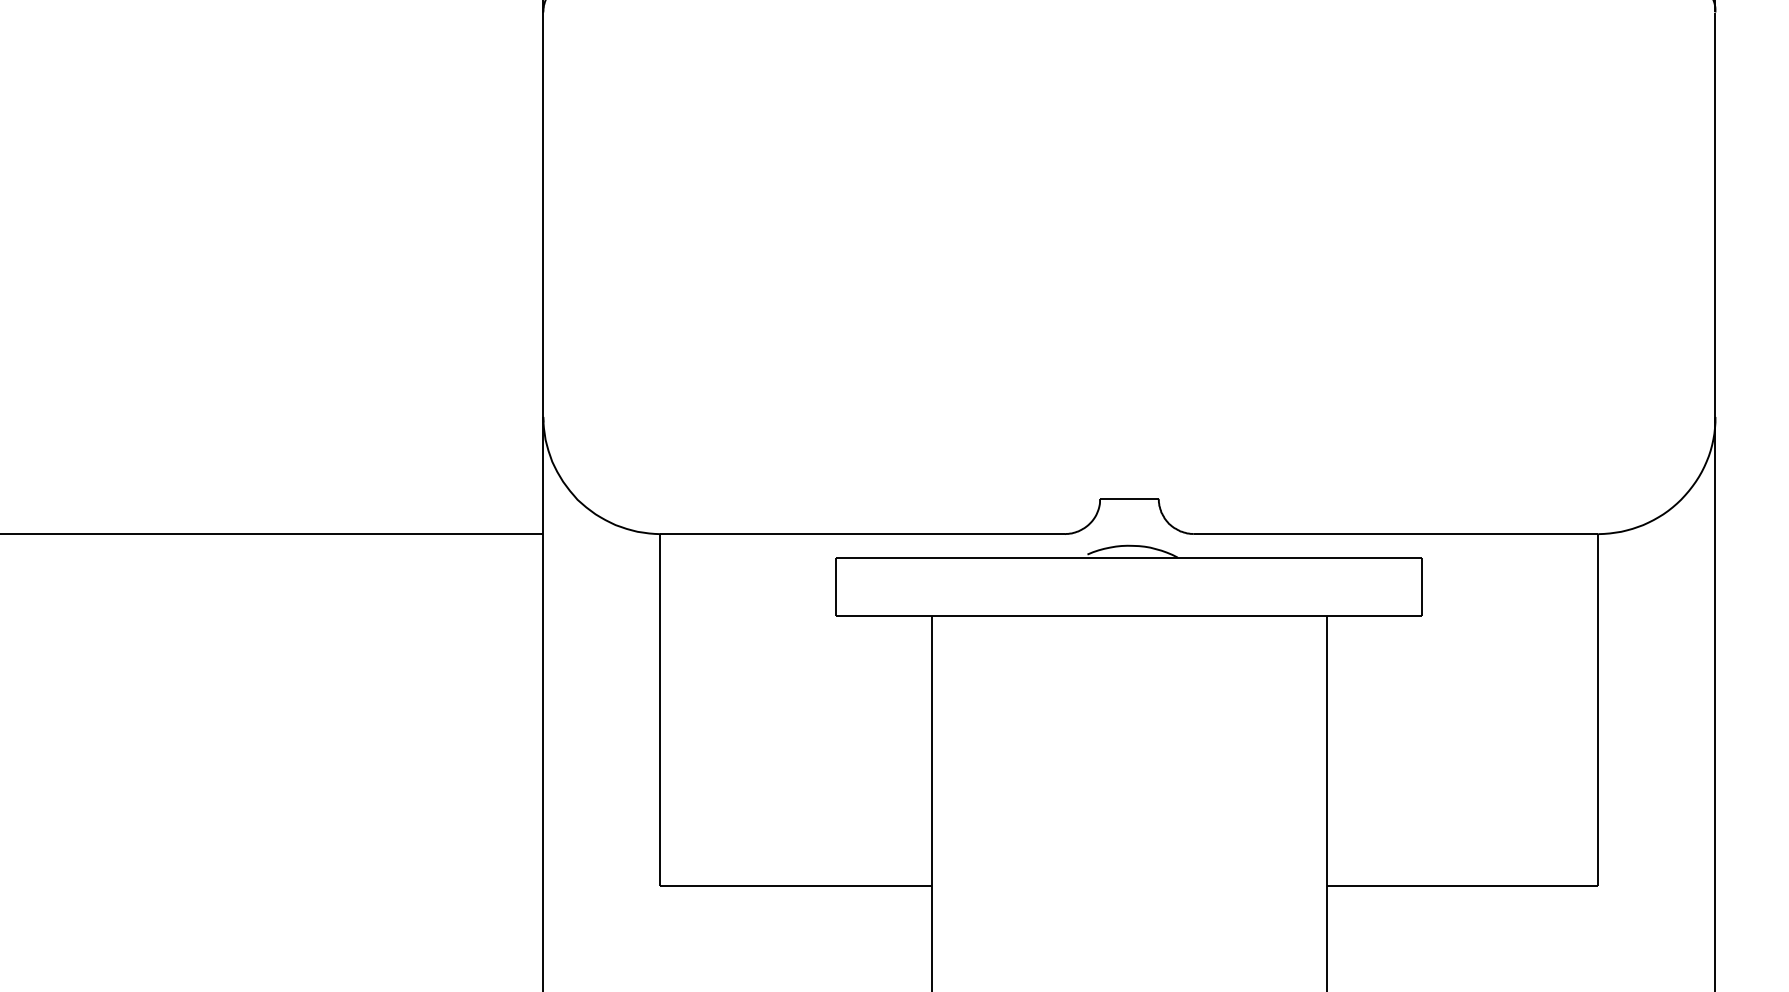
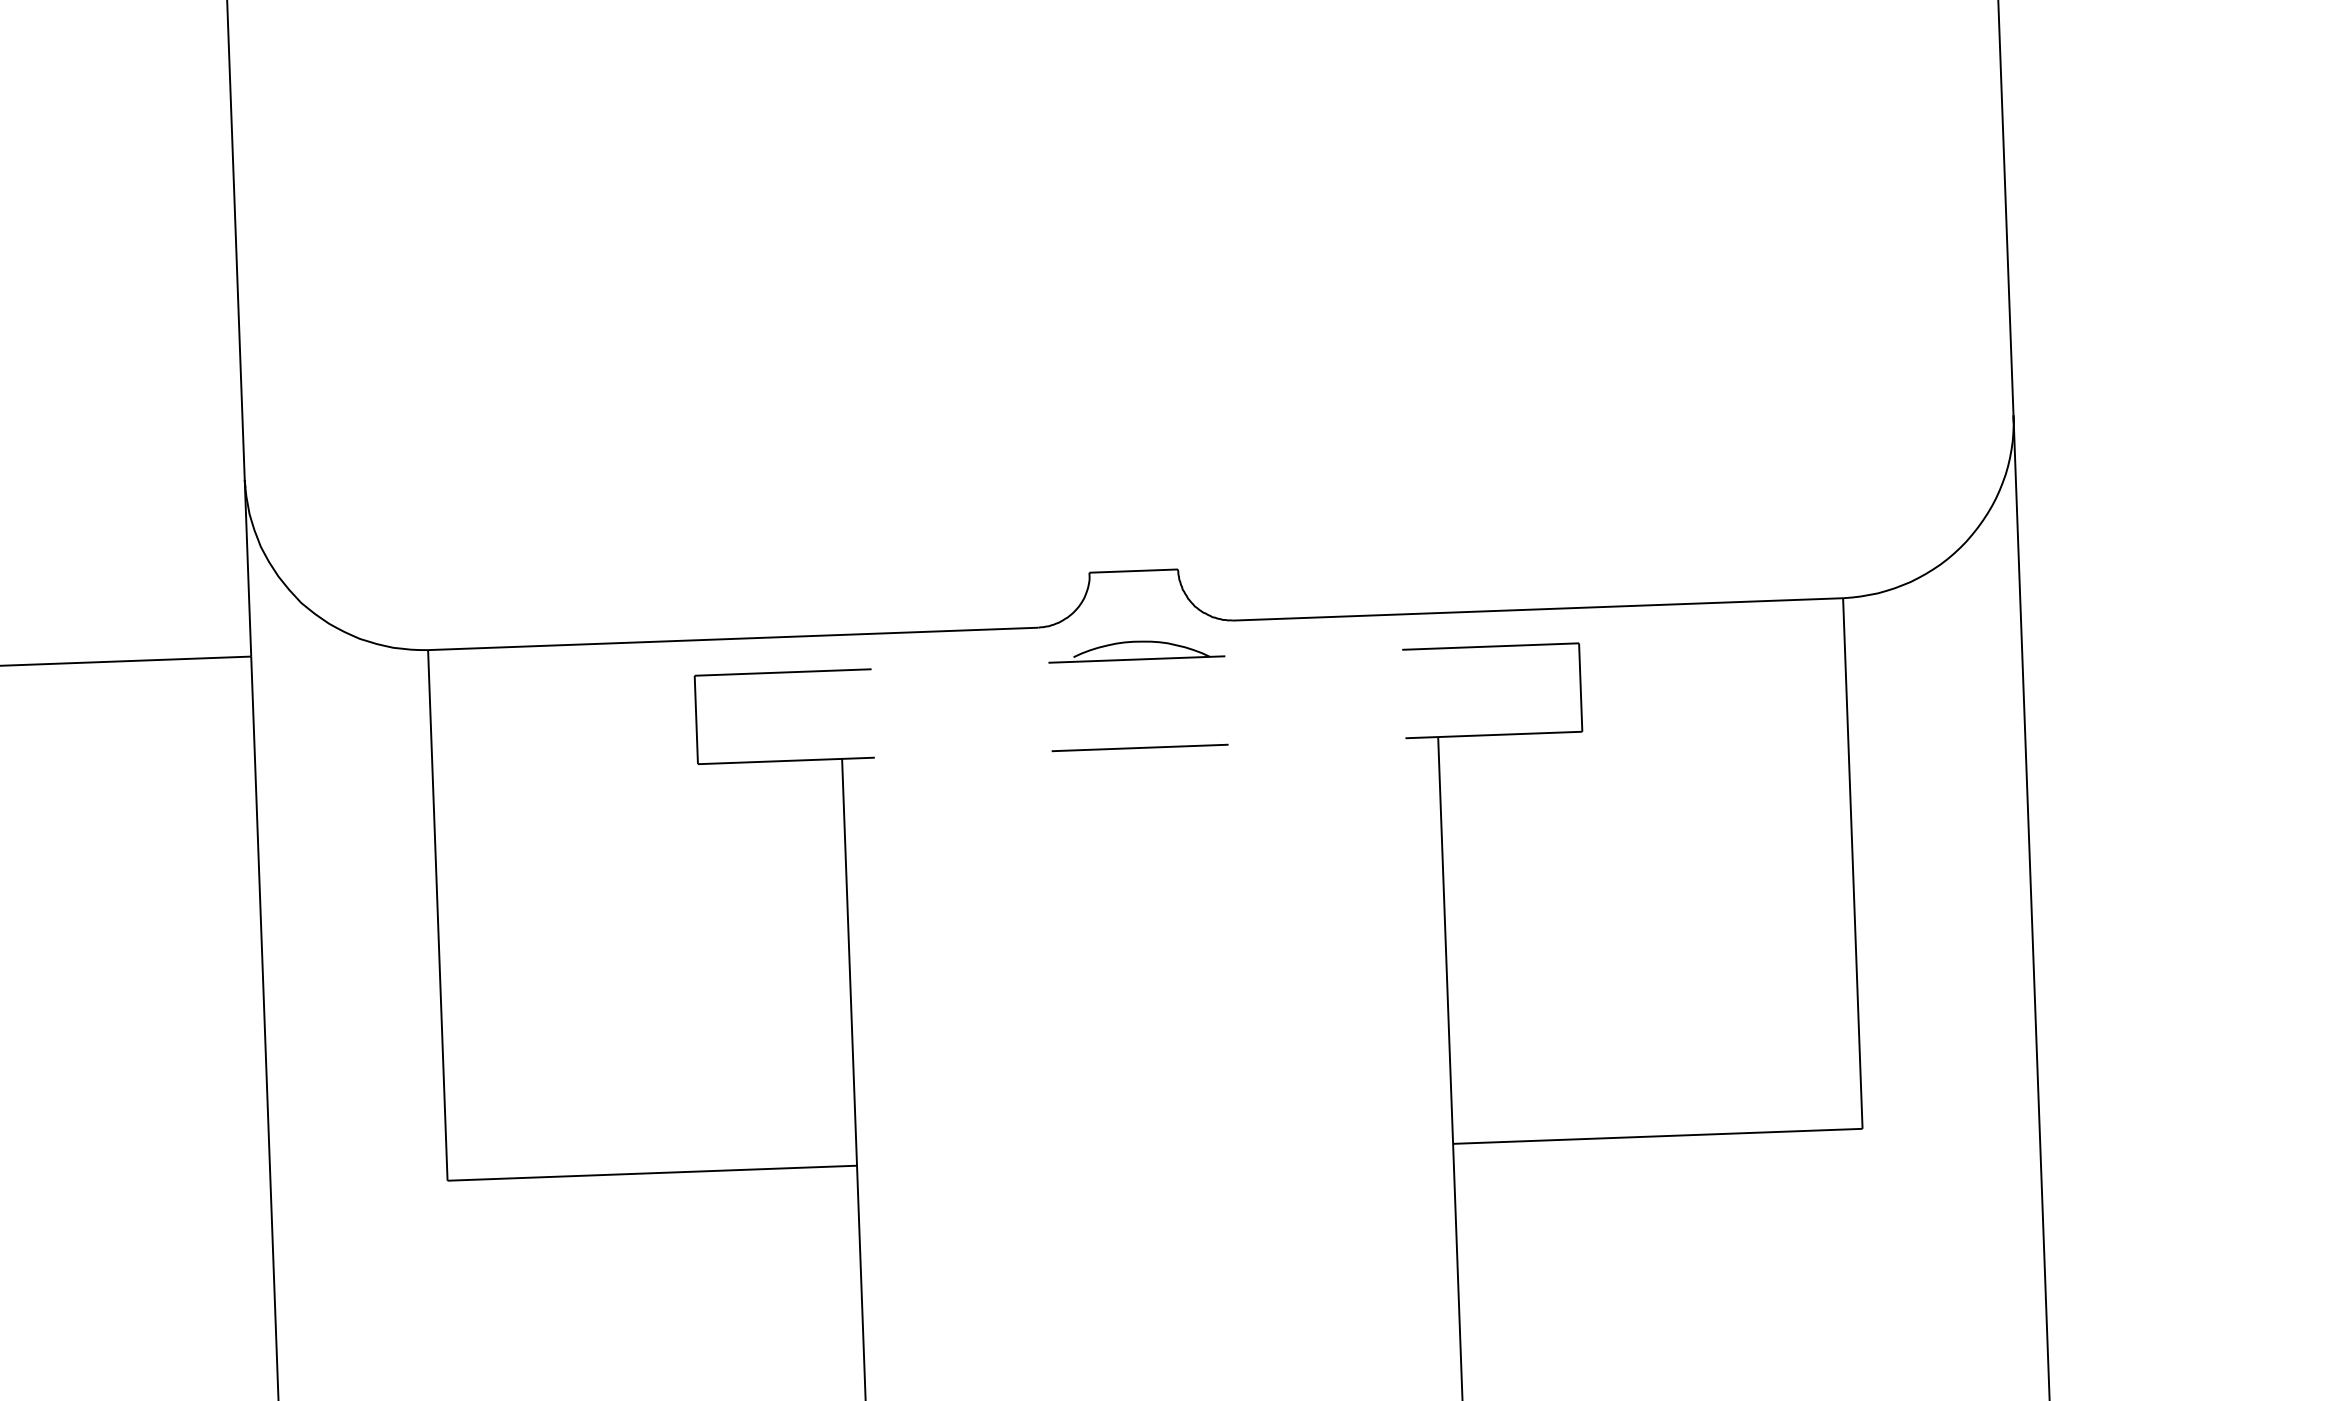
line: (1129, 557) -> (1137, 659), solid -> dashed
line: (1128, 616) -> (1138, 748), solid -> dashed

